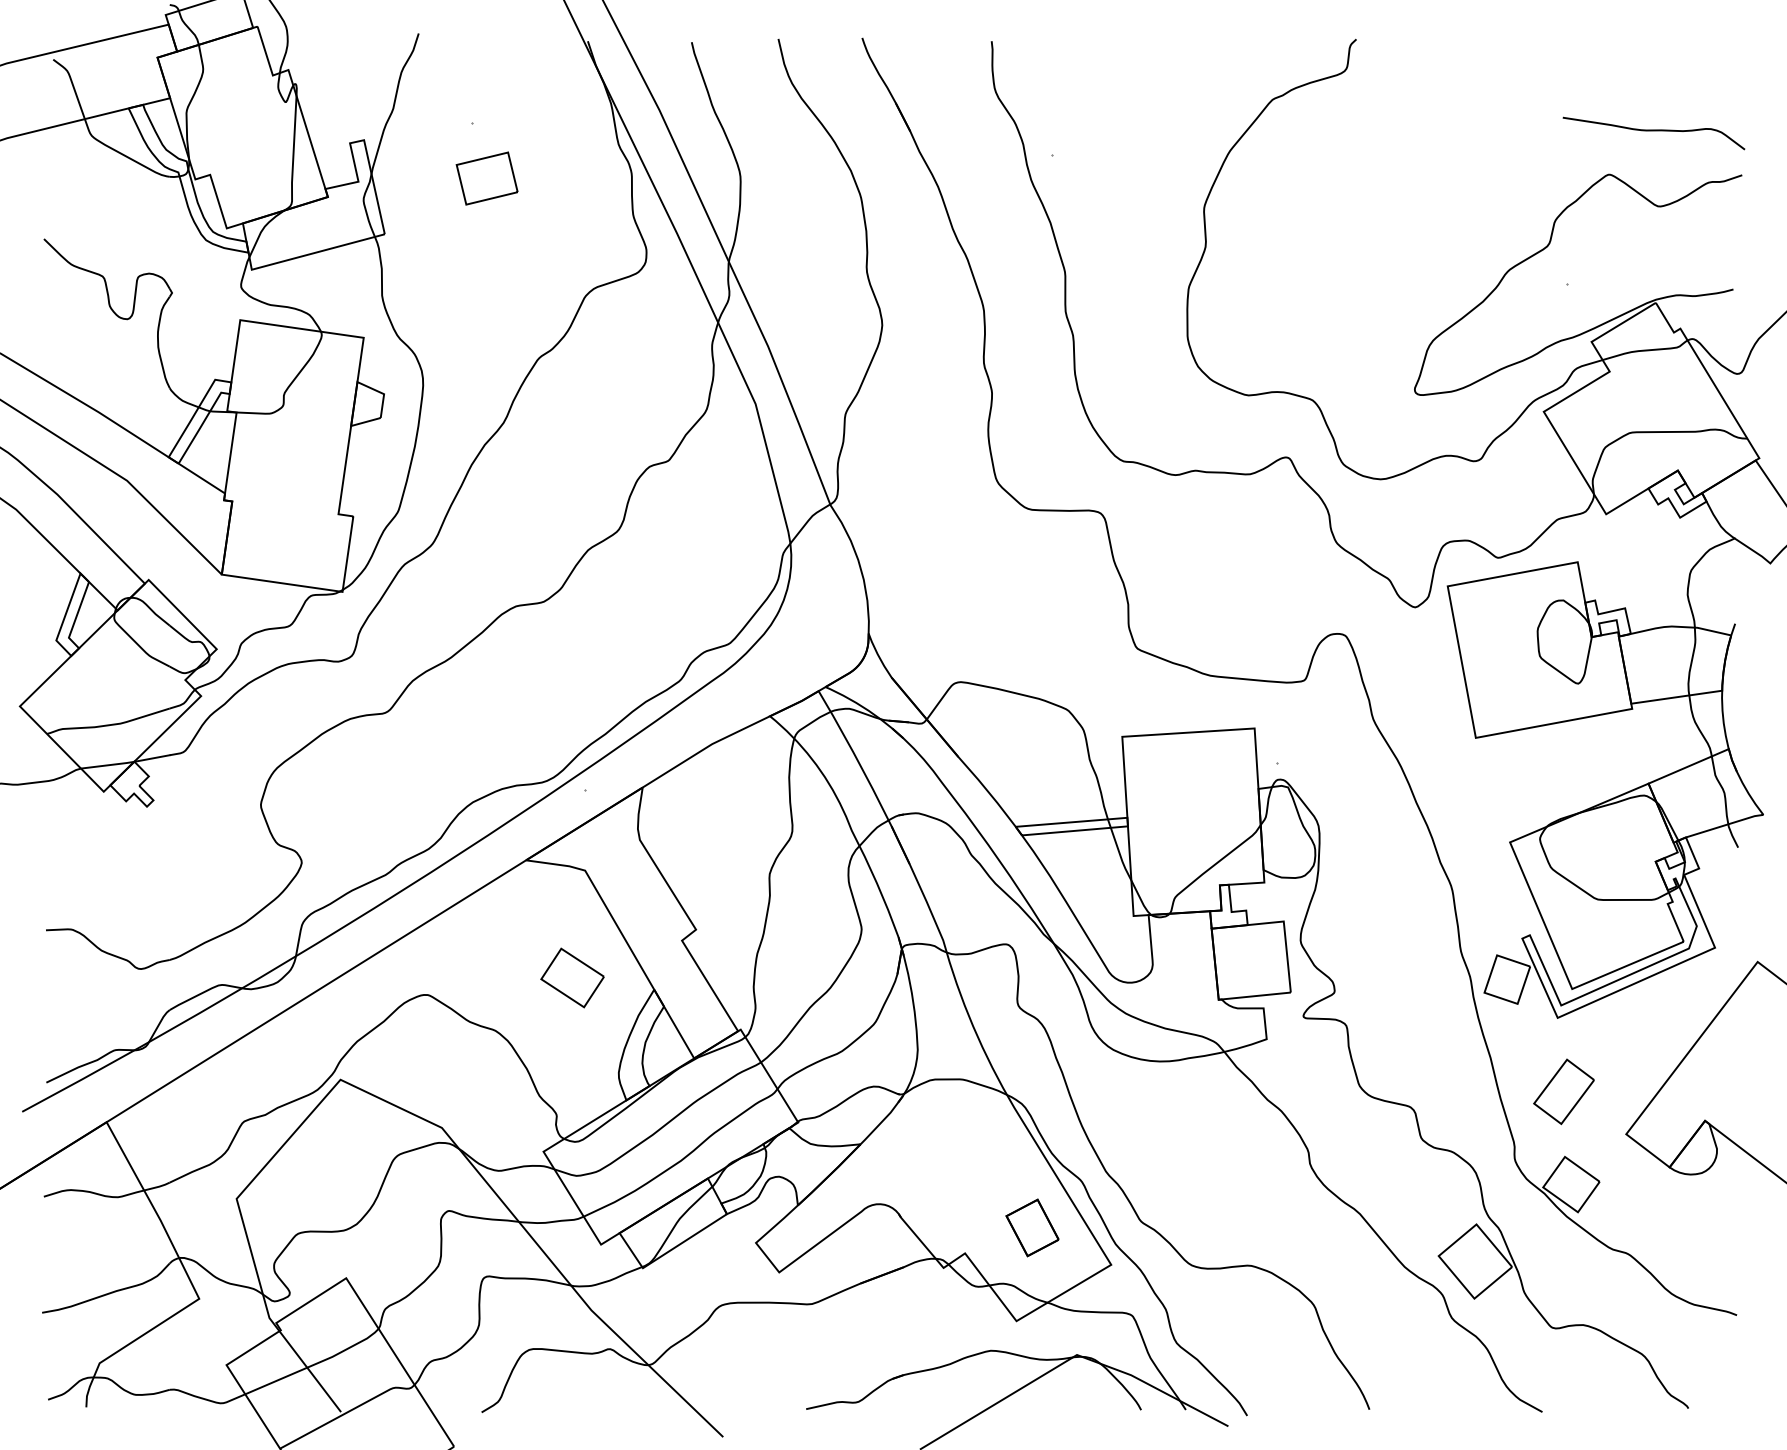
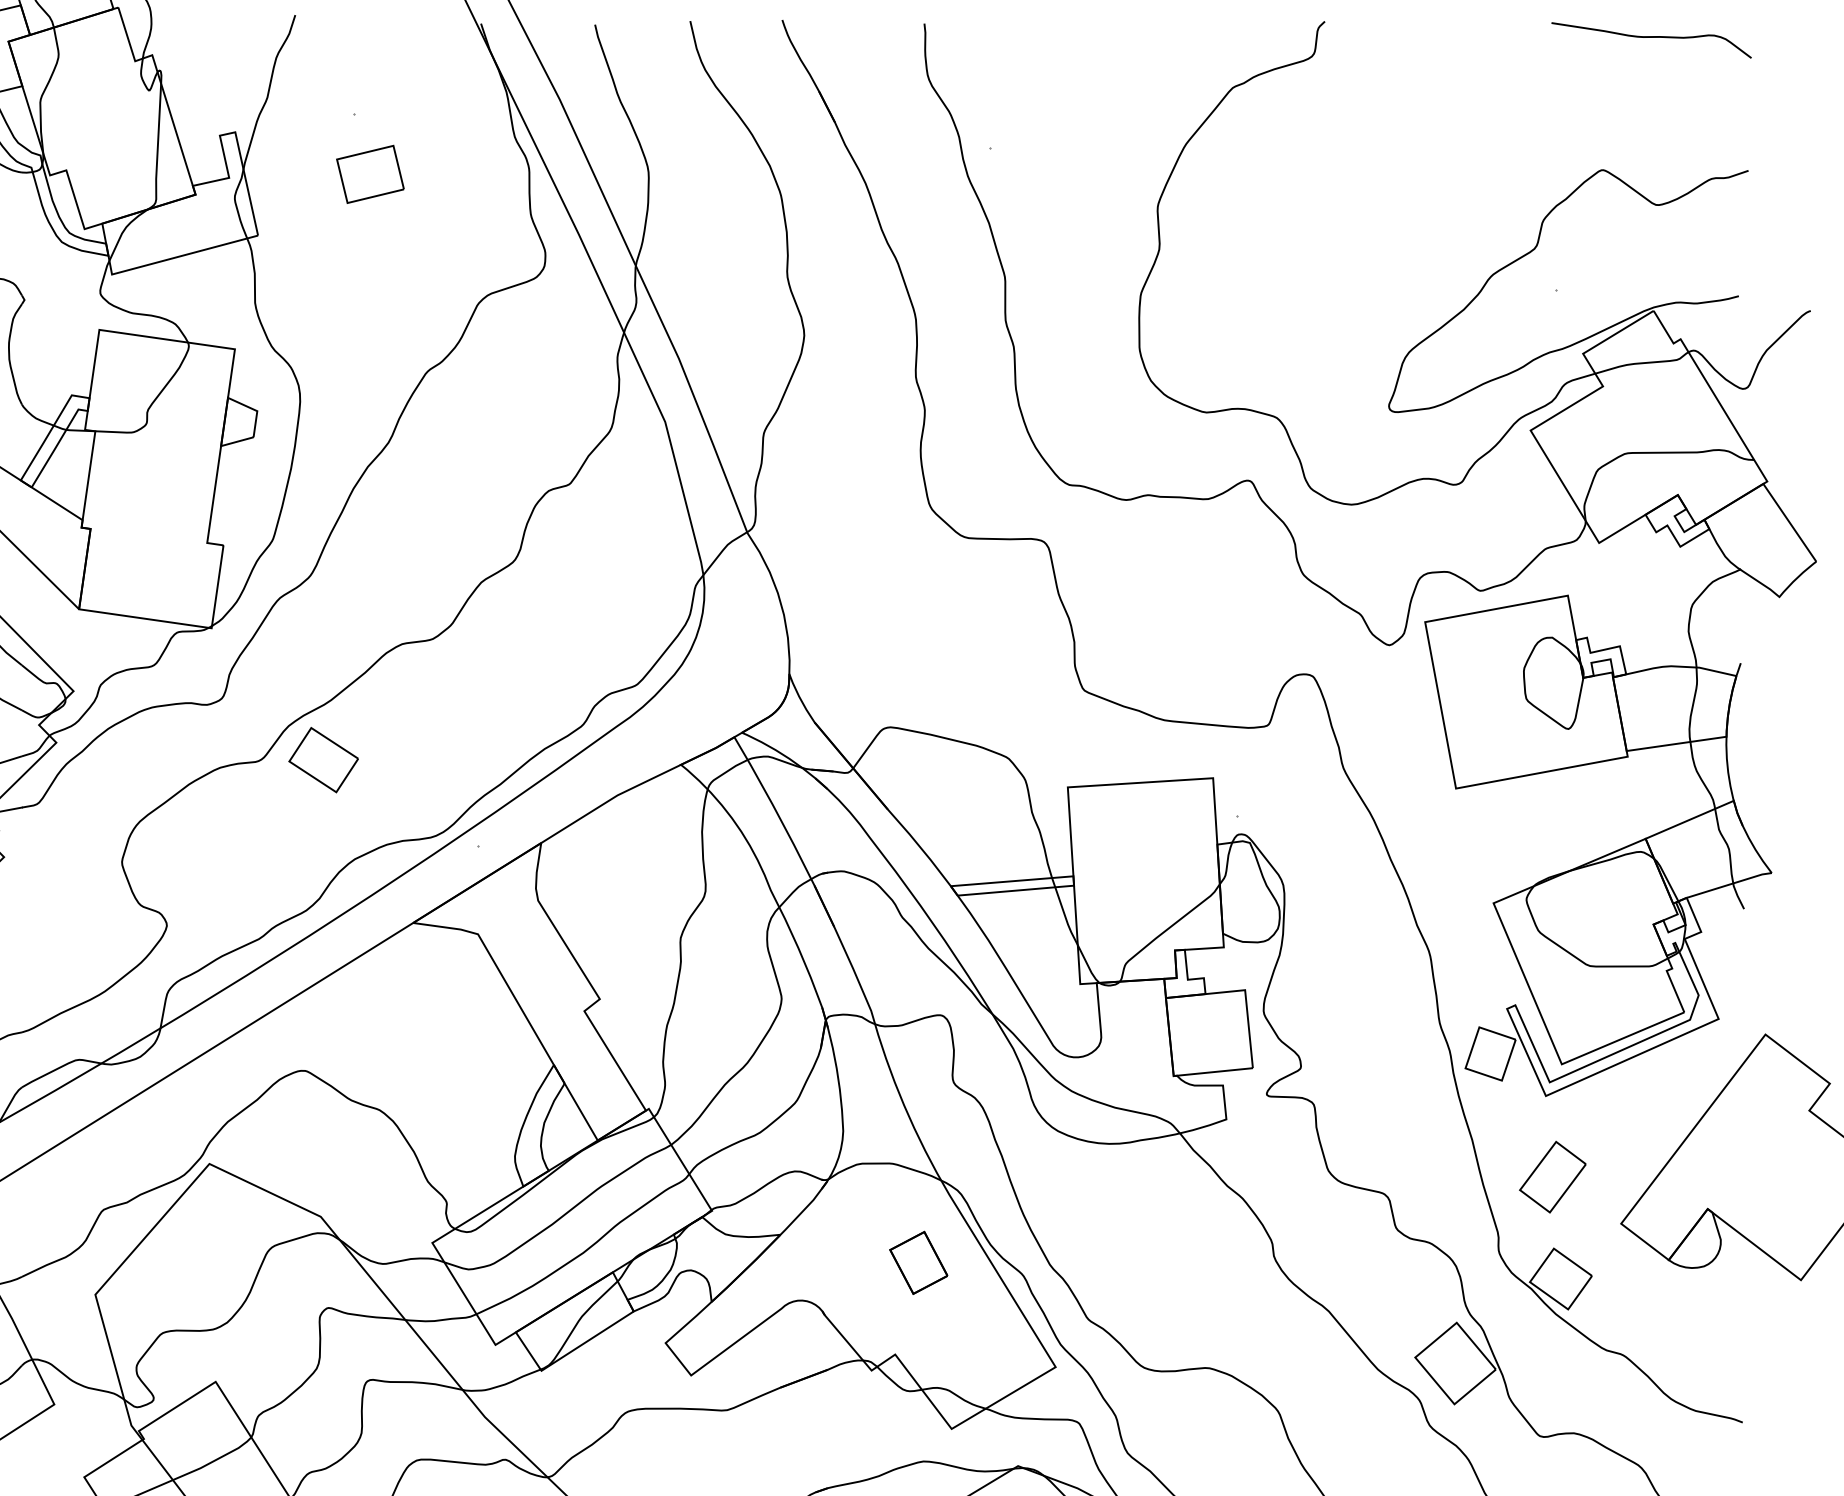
curve: (1653, 131) -> (1651, 38), moved
part: (572, 977) -> (323, 759), moved
part: (1032, 1227) -> (918, 1262), moved

